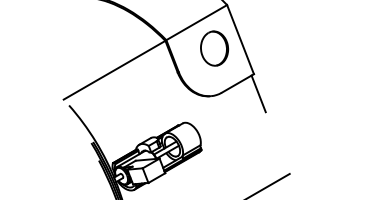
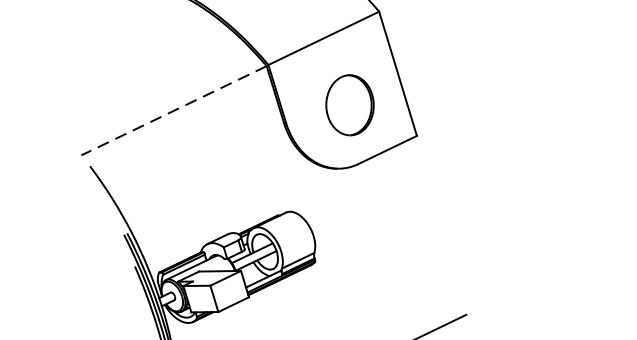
part: (214, 48) -> (349, 105), moved
line: (114, 70) -> (173, 111), solid -> dashed
line: (258, 93) -> (422, 170), removed

